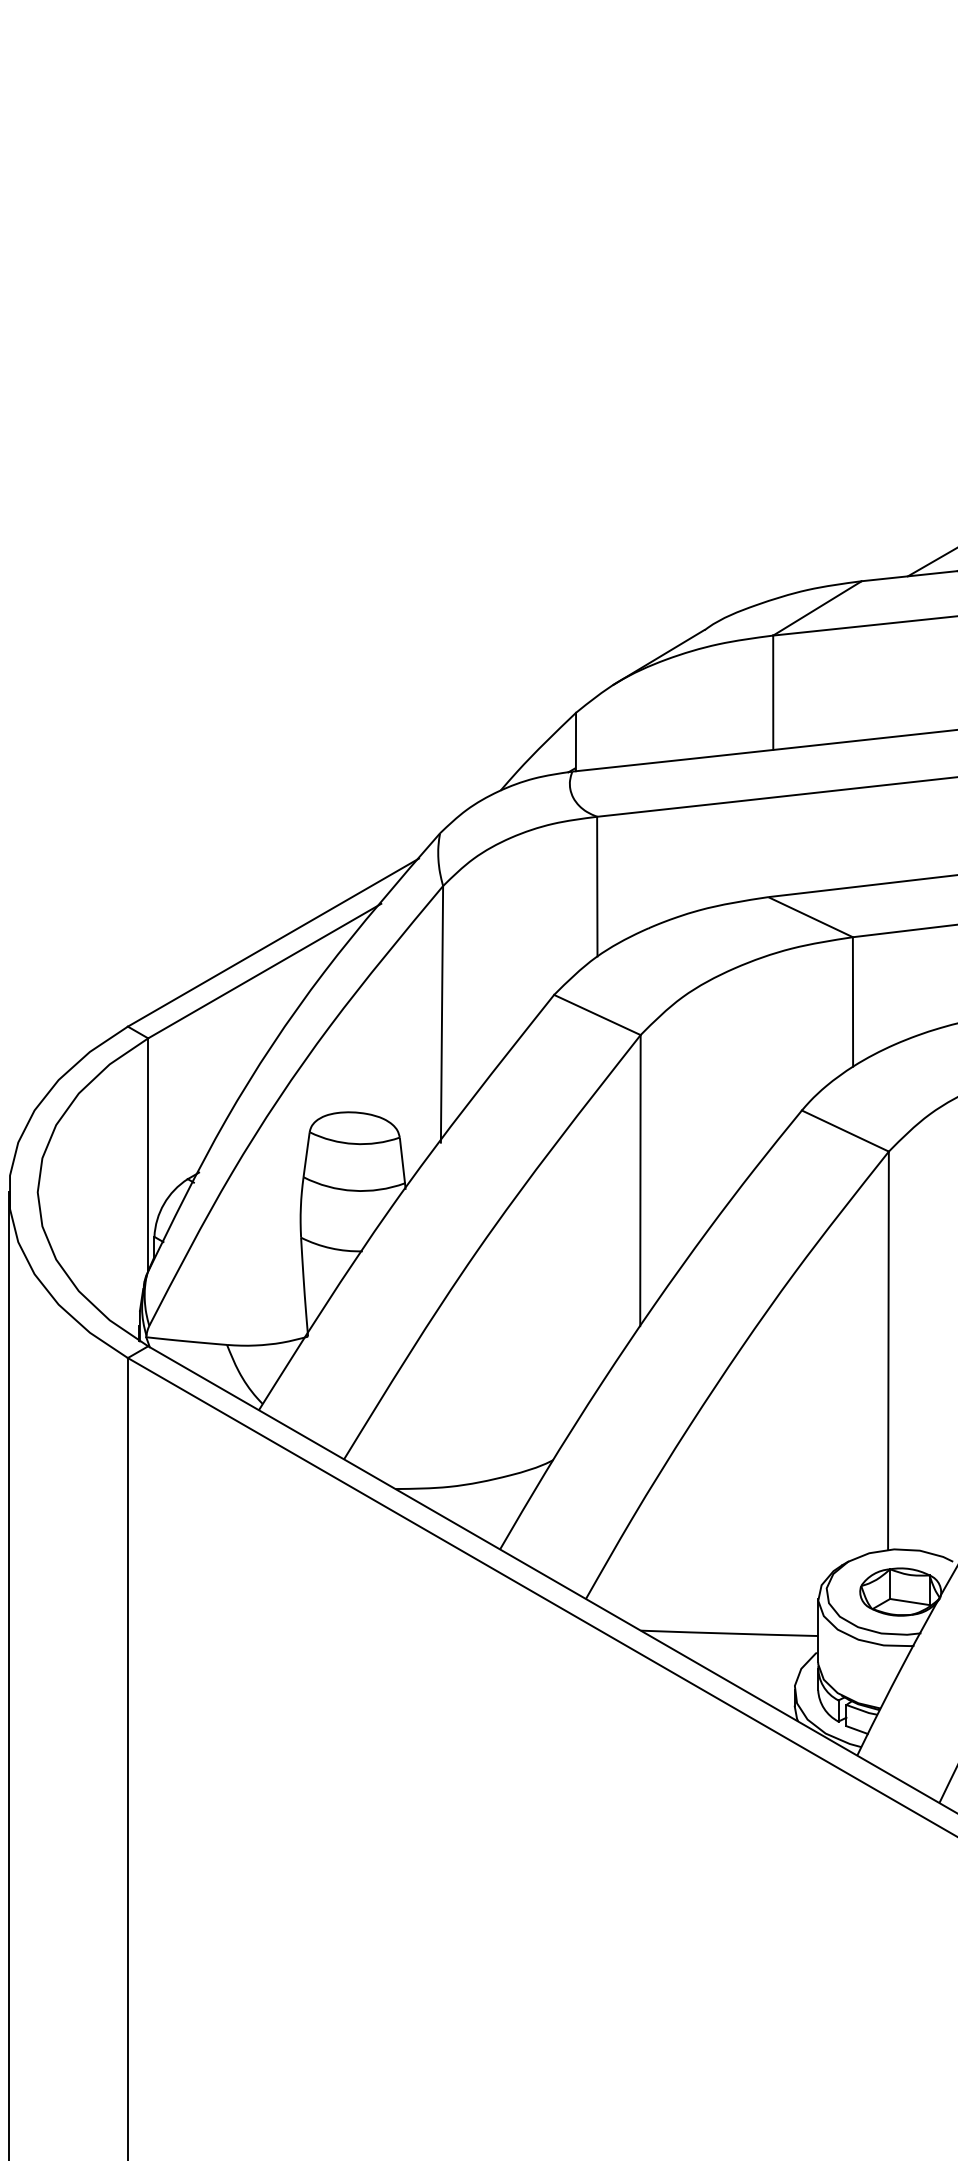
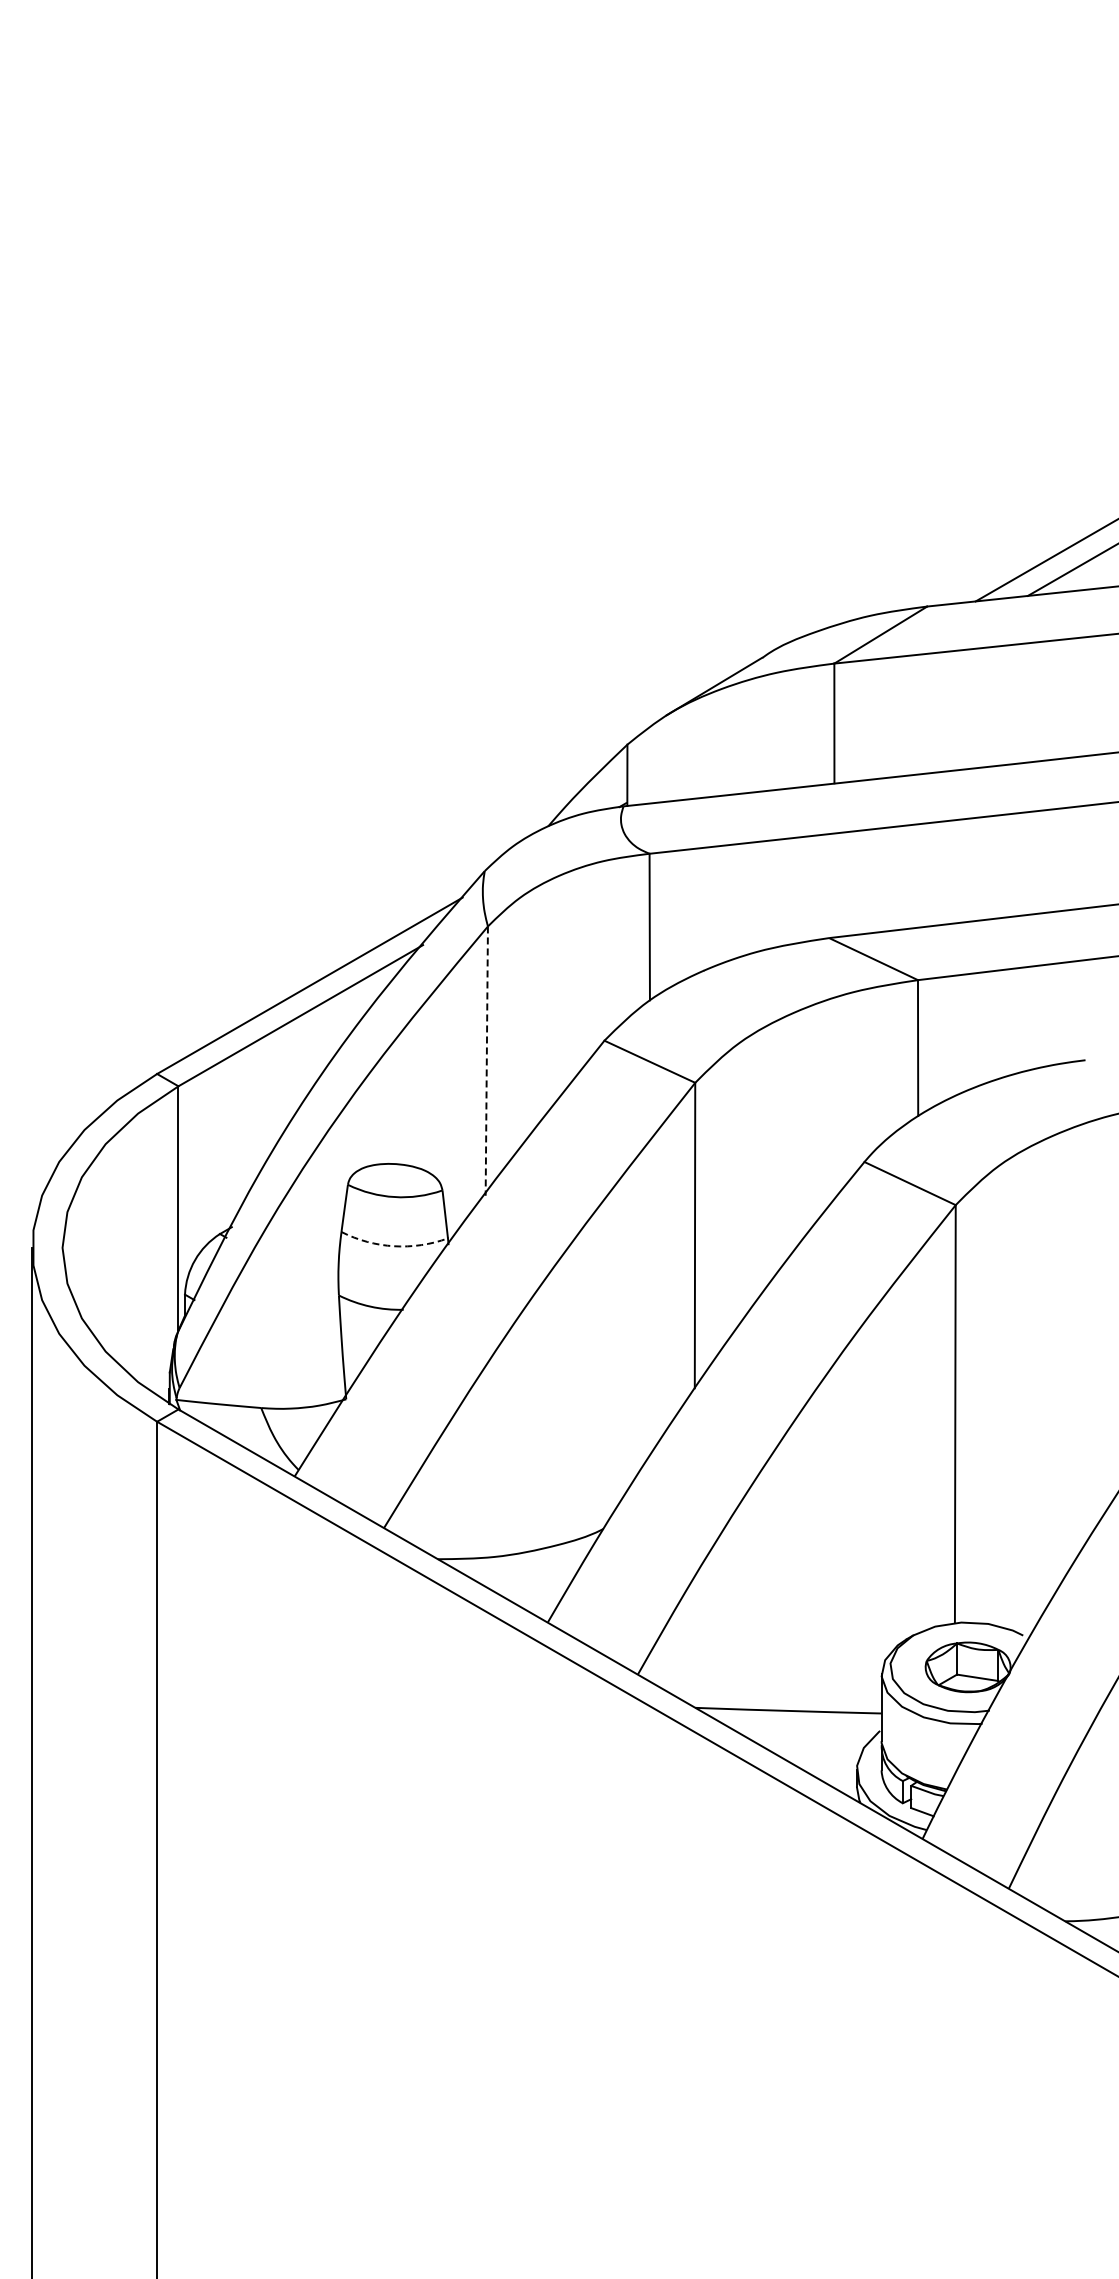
line: (441, 1014) -> (486, 1061), solid -> dashed
arc: (354, 1191) -> (394, 1246), solid -> dashed

